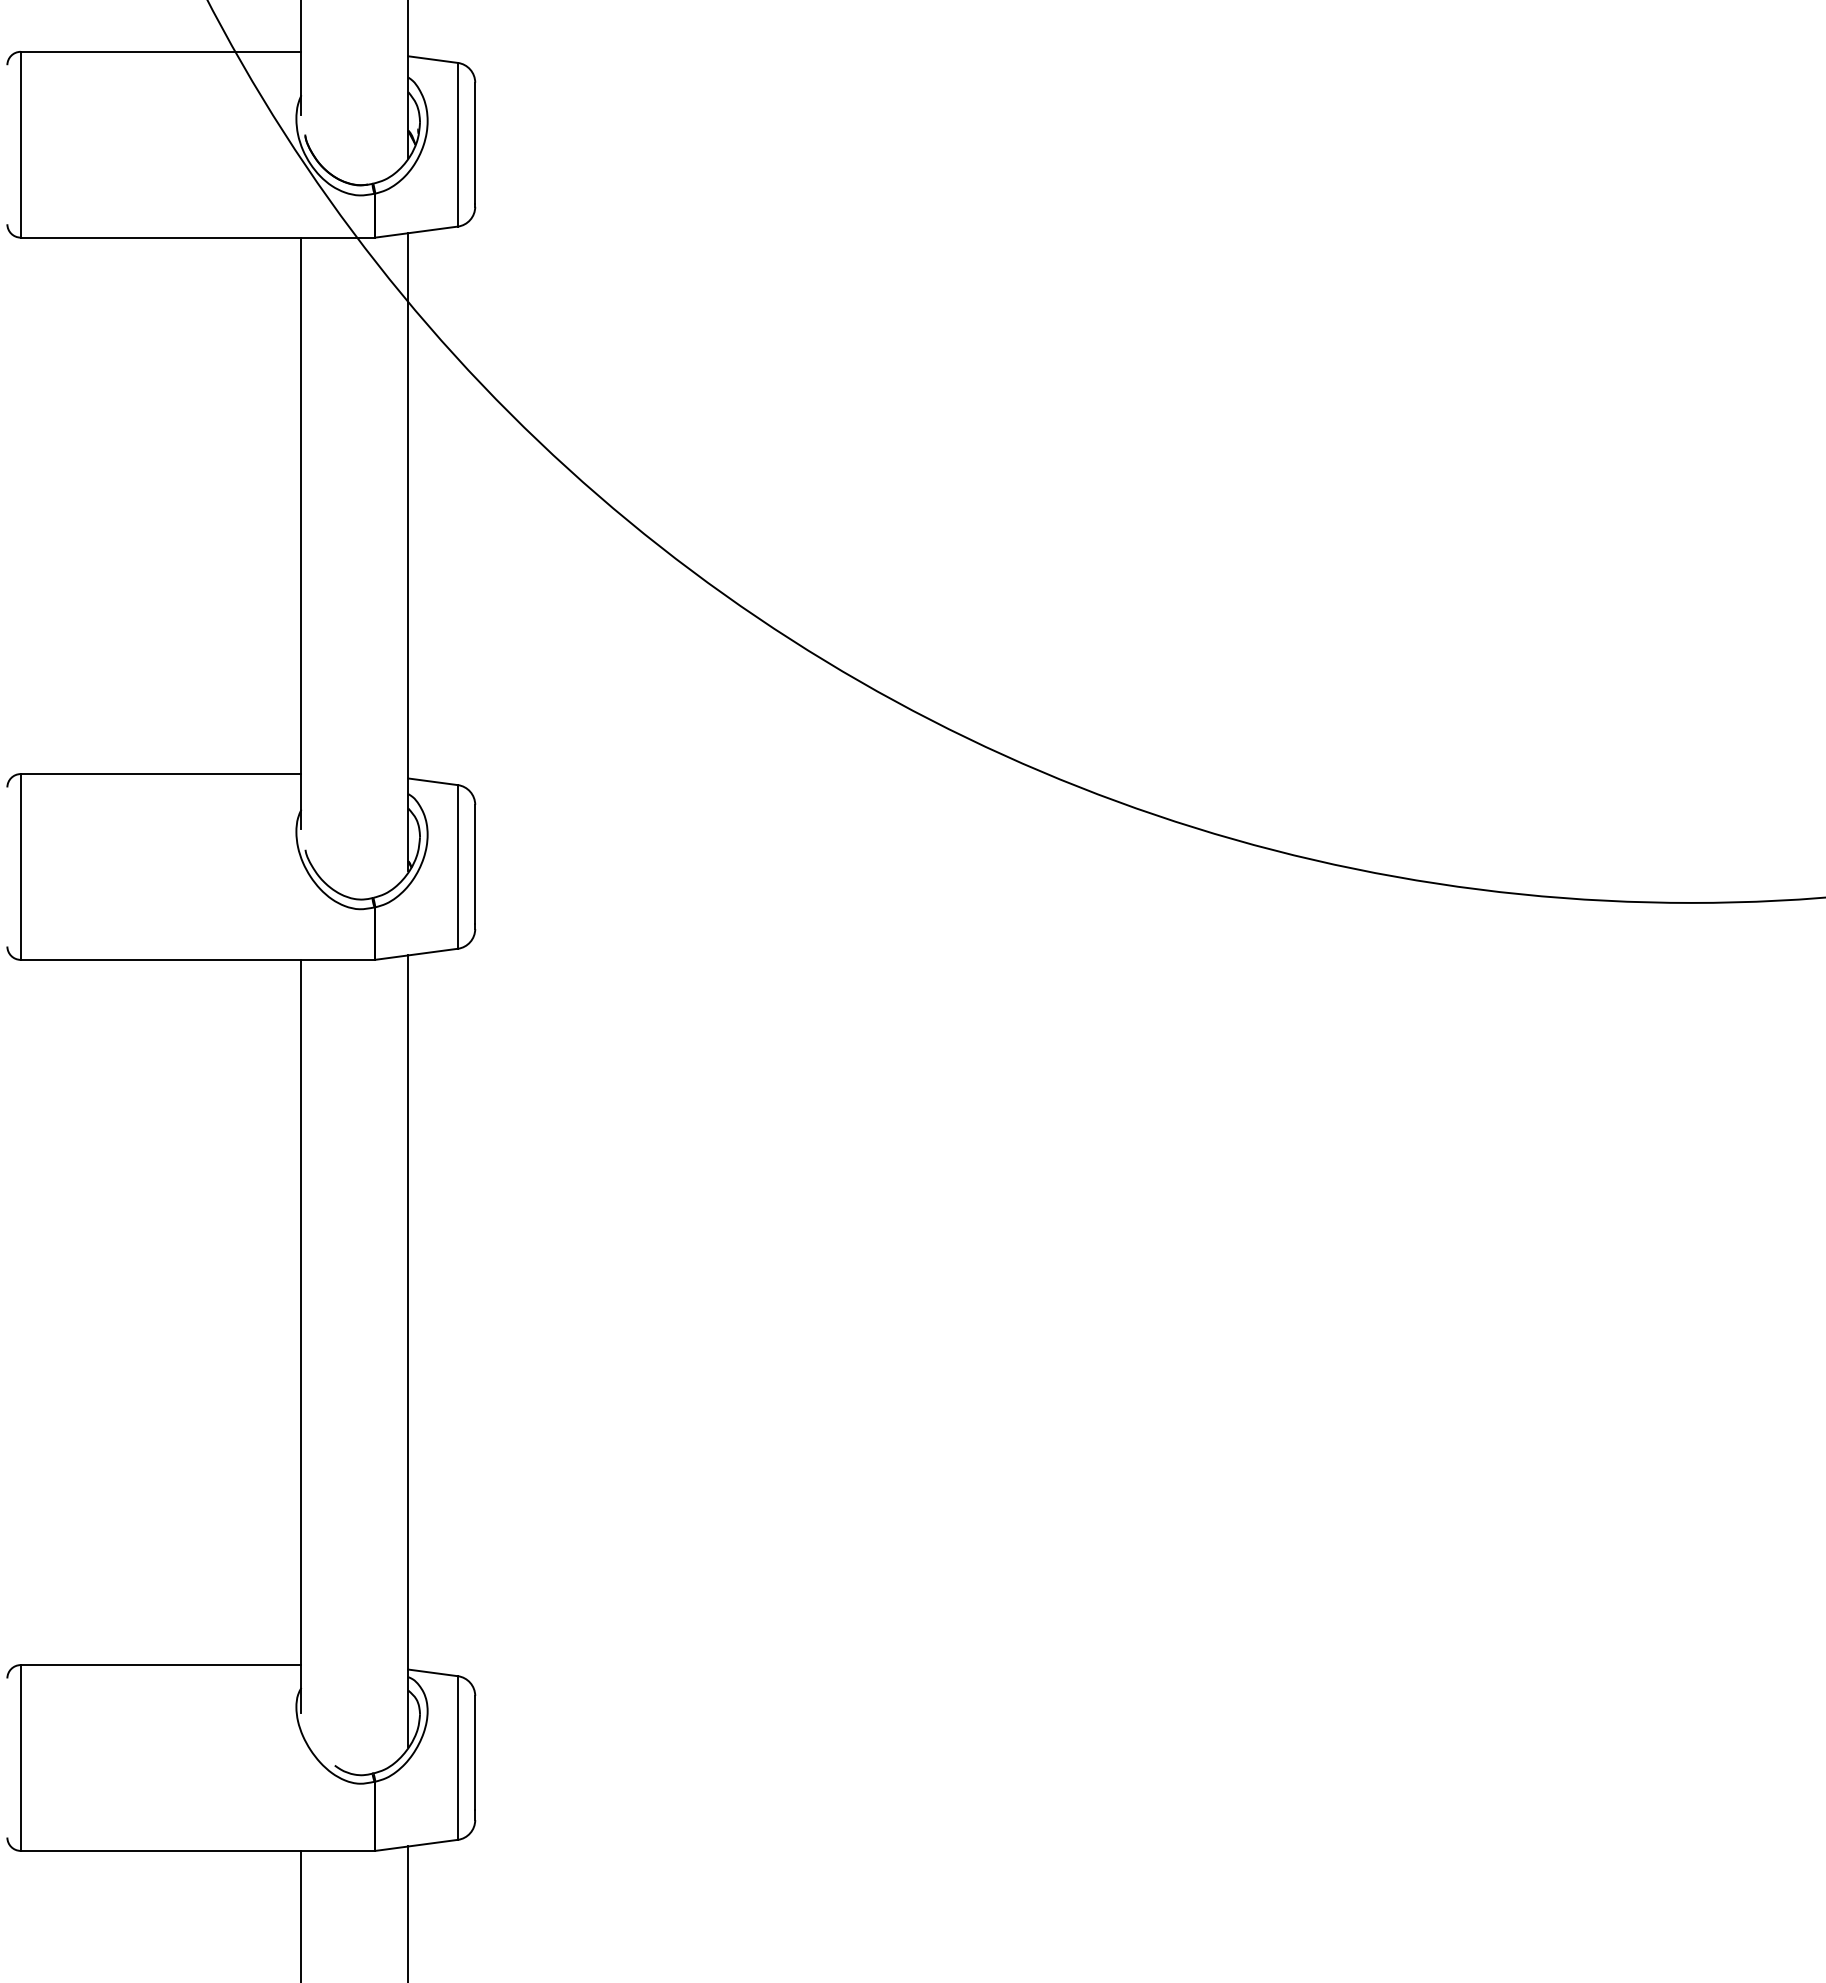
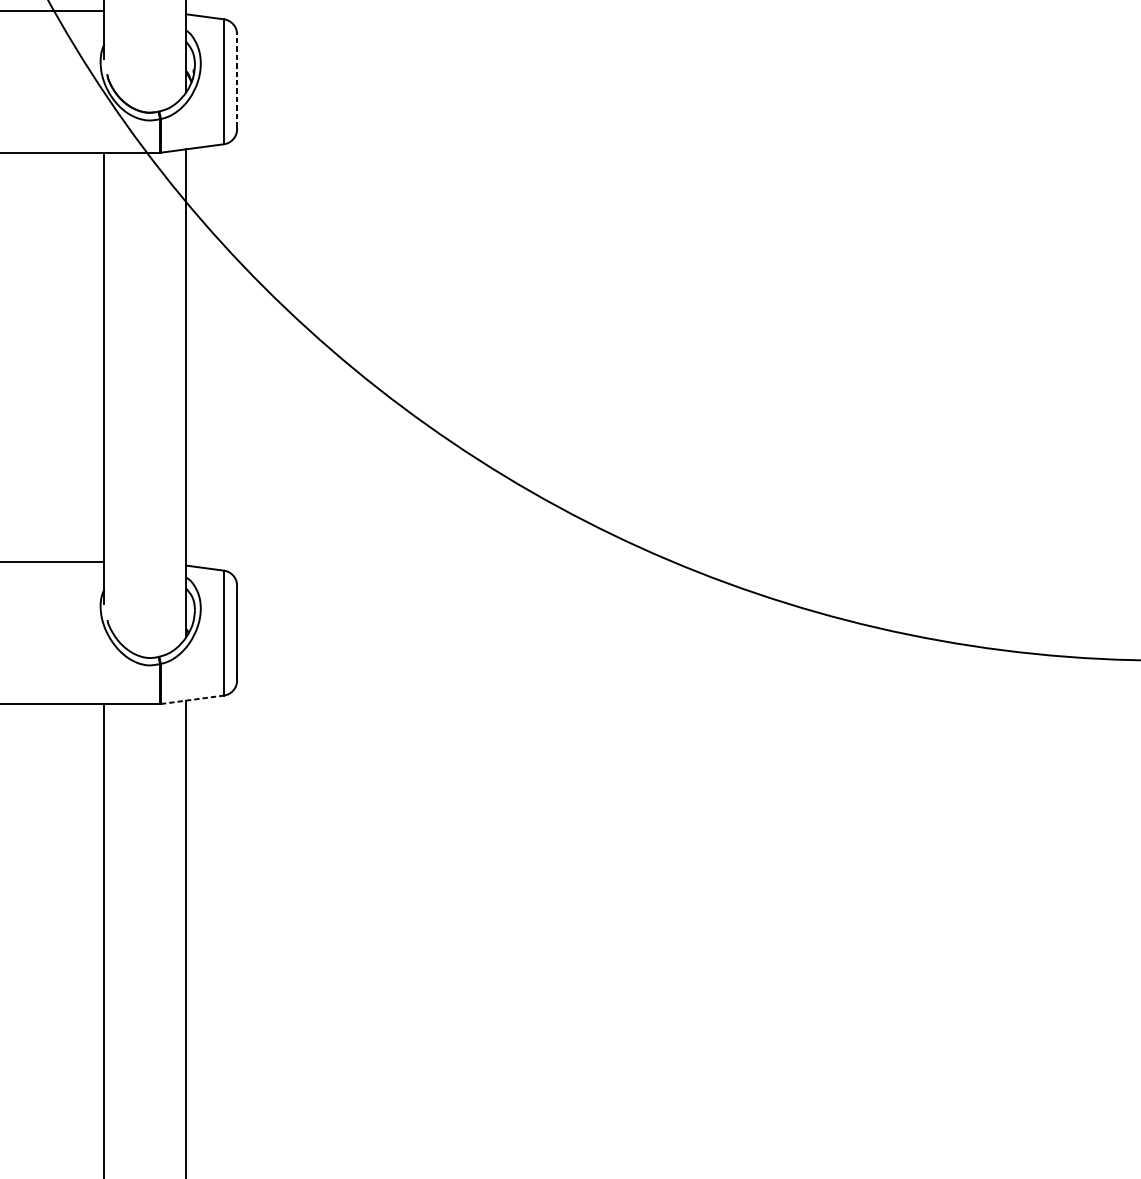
line: (475, 143) -> (237, 80), solid -> dashed
line: (416, 954) -> (192, 699), solid -> dashed

